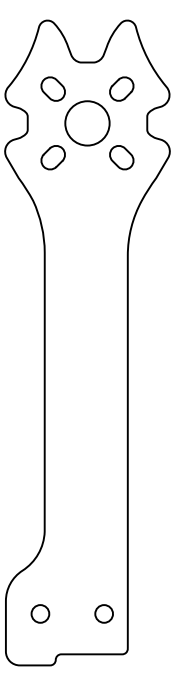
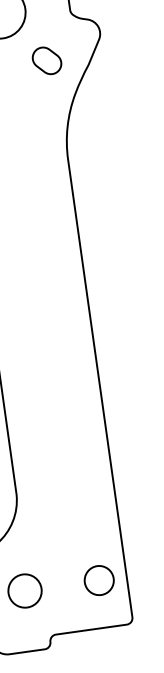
part: (121, 157) -> (46, 60), moved
circle: (40, 613) -> (25, 590), size x1.6
circle: (103, 613) -> (98, 580), size x1.4

